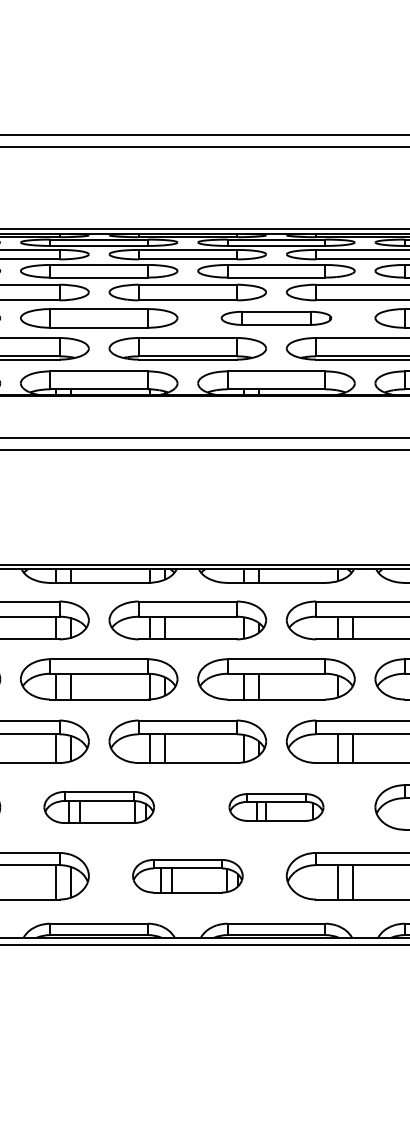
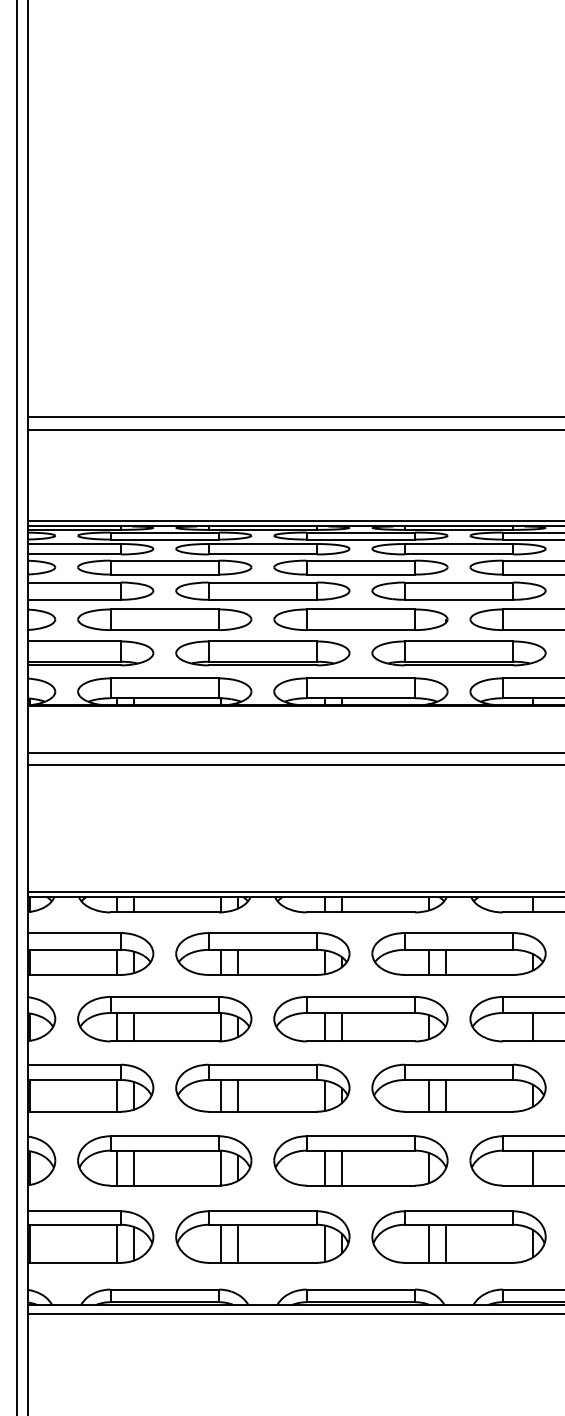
part: (276, 318) -> (360, 619), size x1.43
part: (98, 807) -> (164, 1160), size x1.43
part: (276, 807) -> (360, 1160), size x1.67
part: (187, 875) -> (262, 1236), size x1.43

